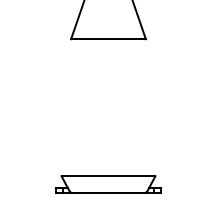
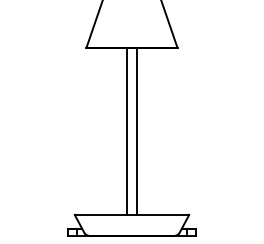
line: (104, 106) -> (127, 130), added
line: (112, 106) -> (136, 130), added

